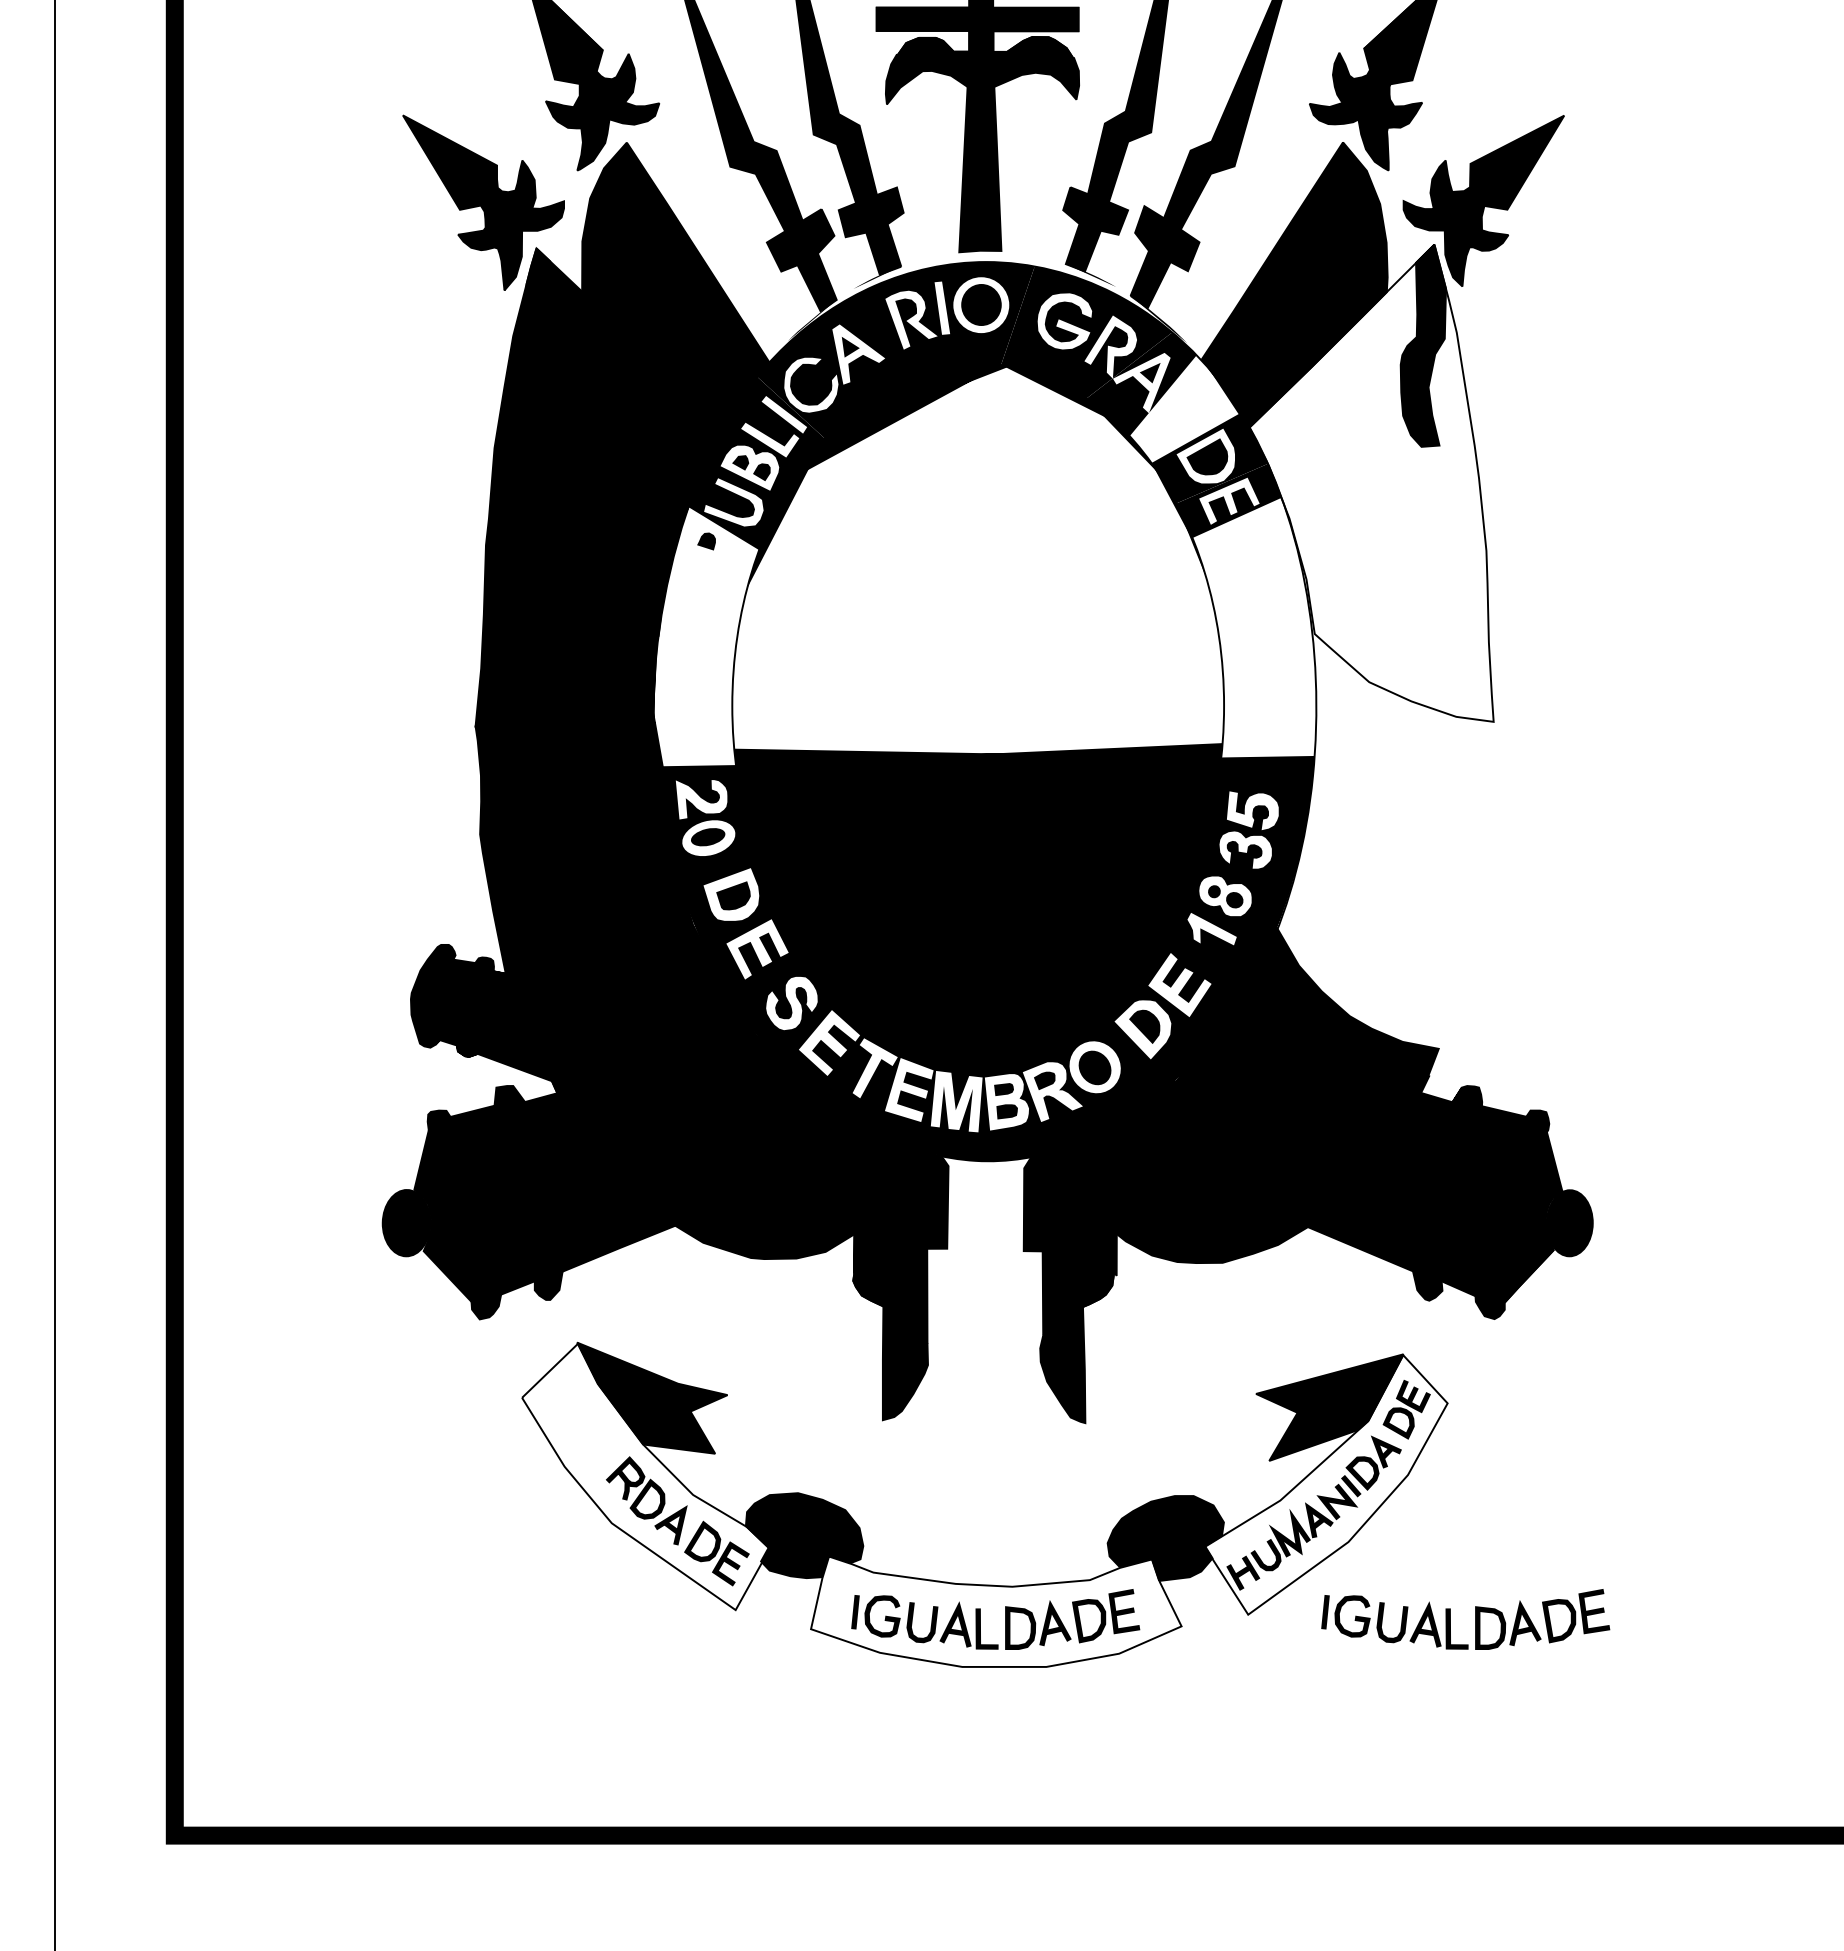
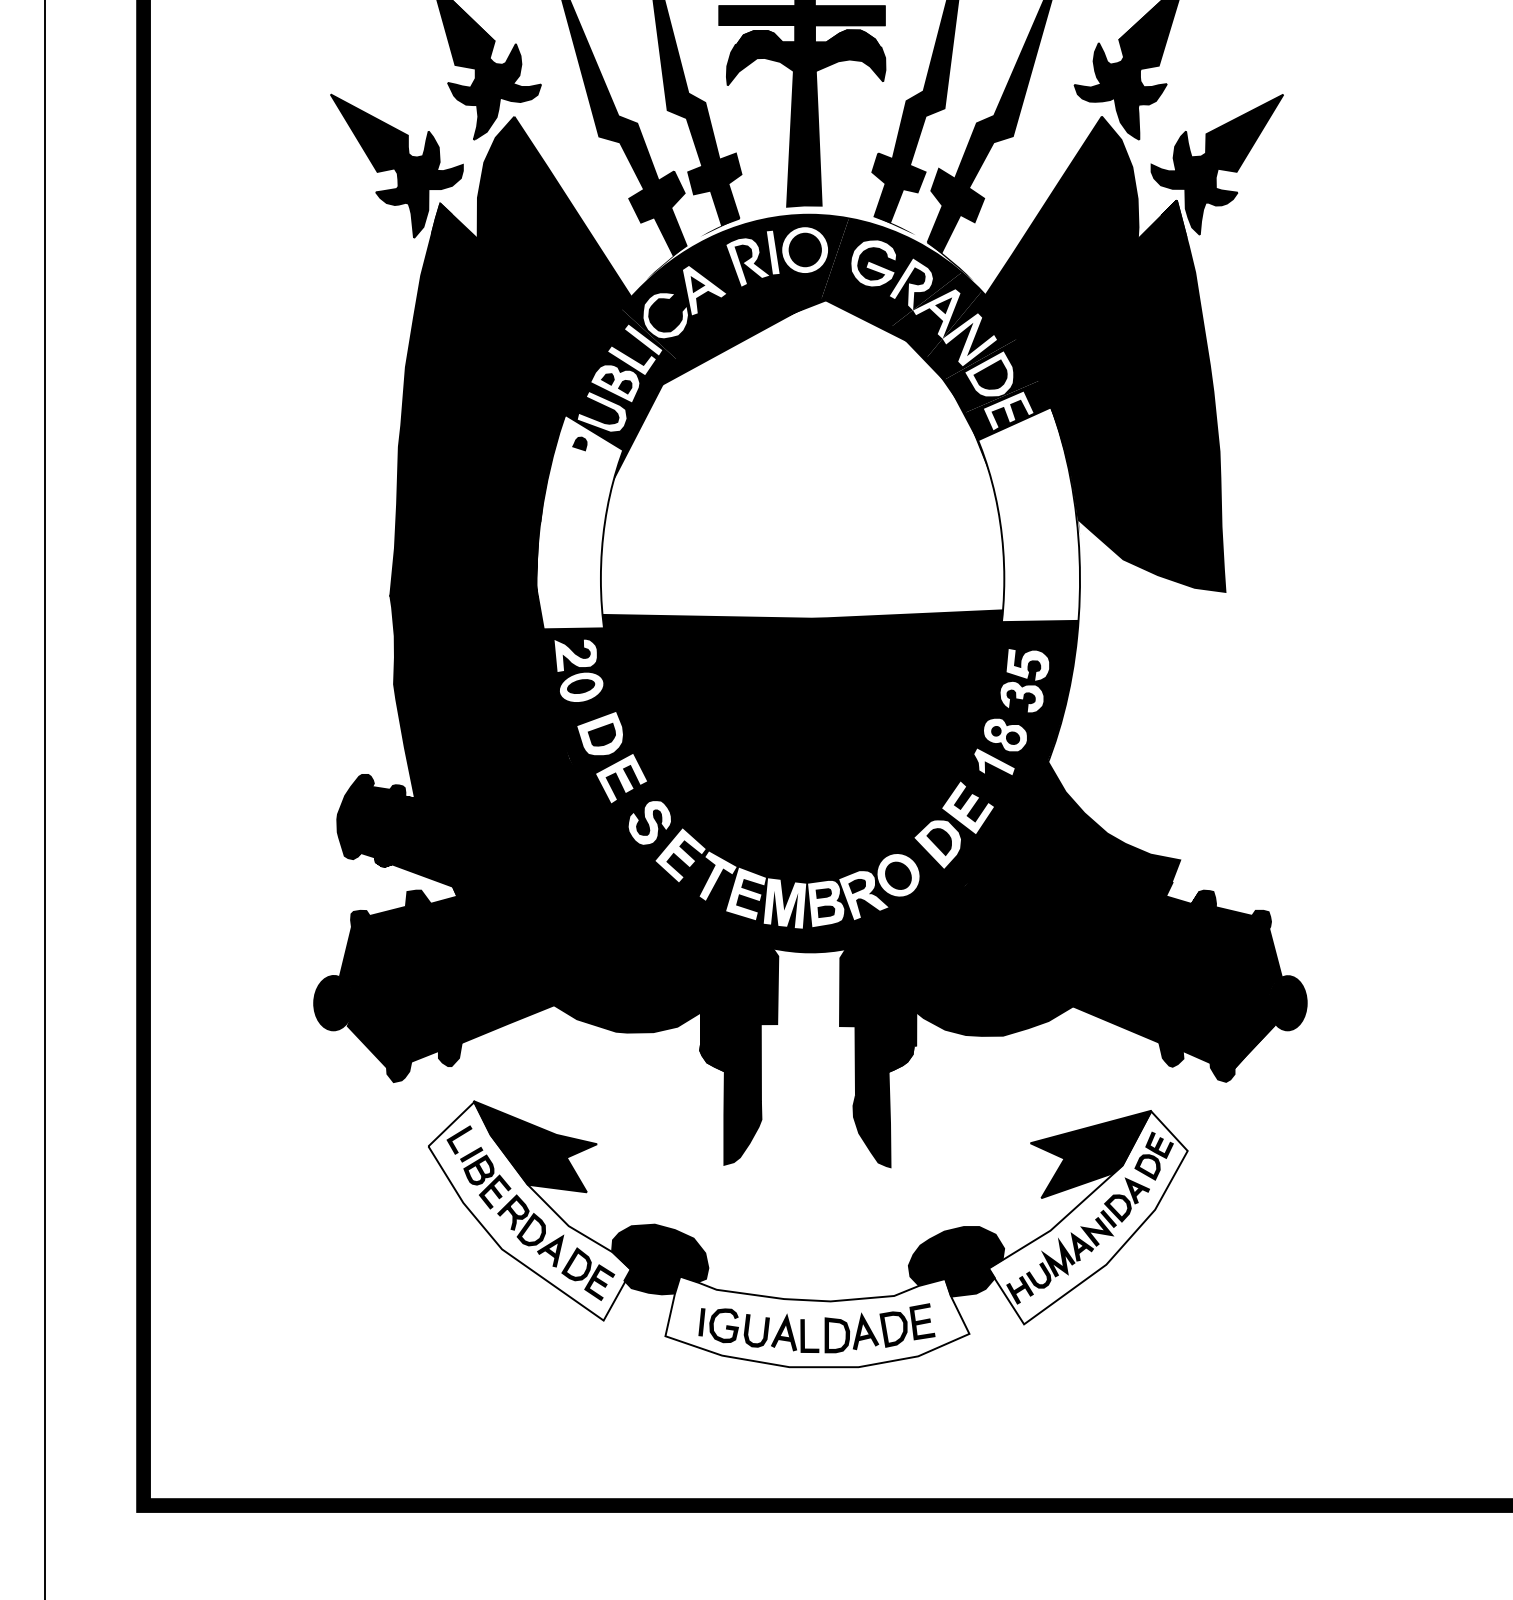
fill: (1184, 430) -> (971, 352), added
fill: (1371, 492) -> (1125, 403), added
part: (583, 1423) -> (478, 1167), added
part: (1475, 1619) -> (1210, 1328), removed

